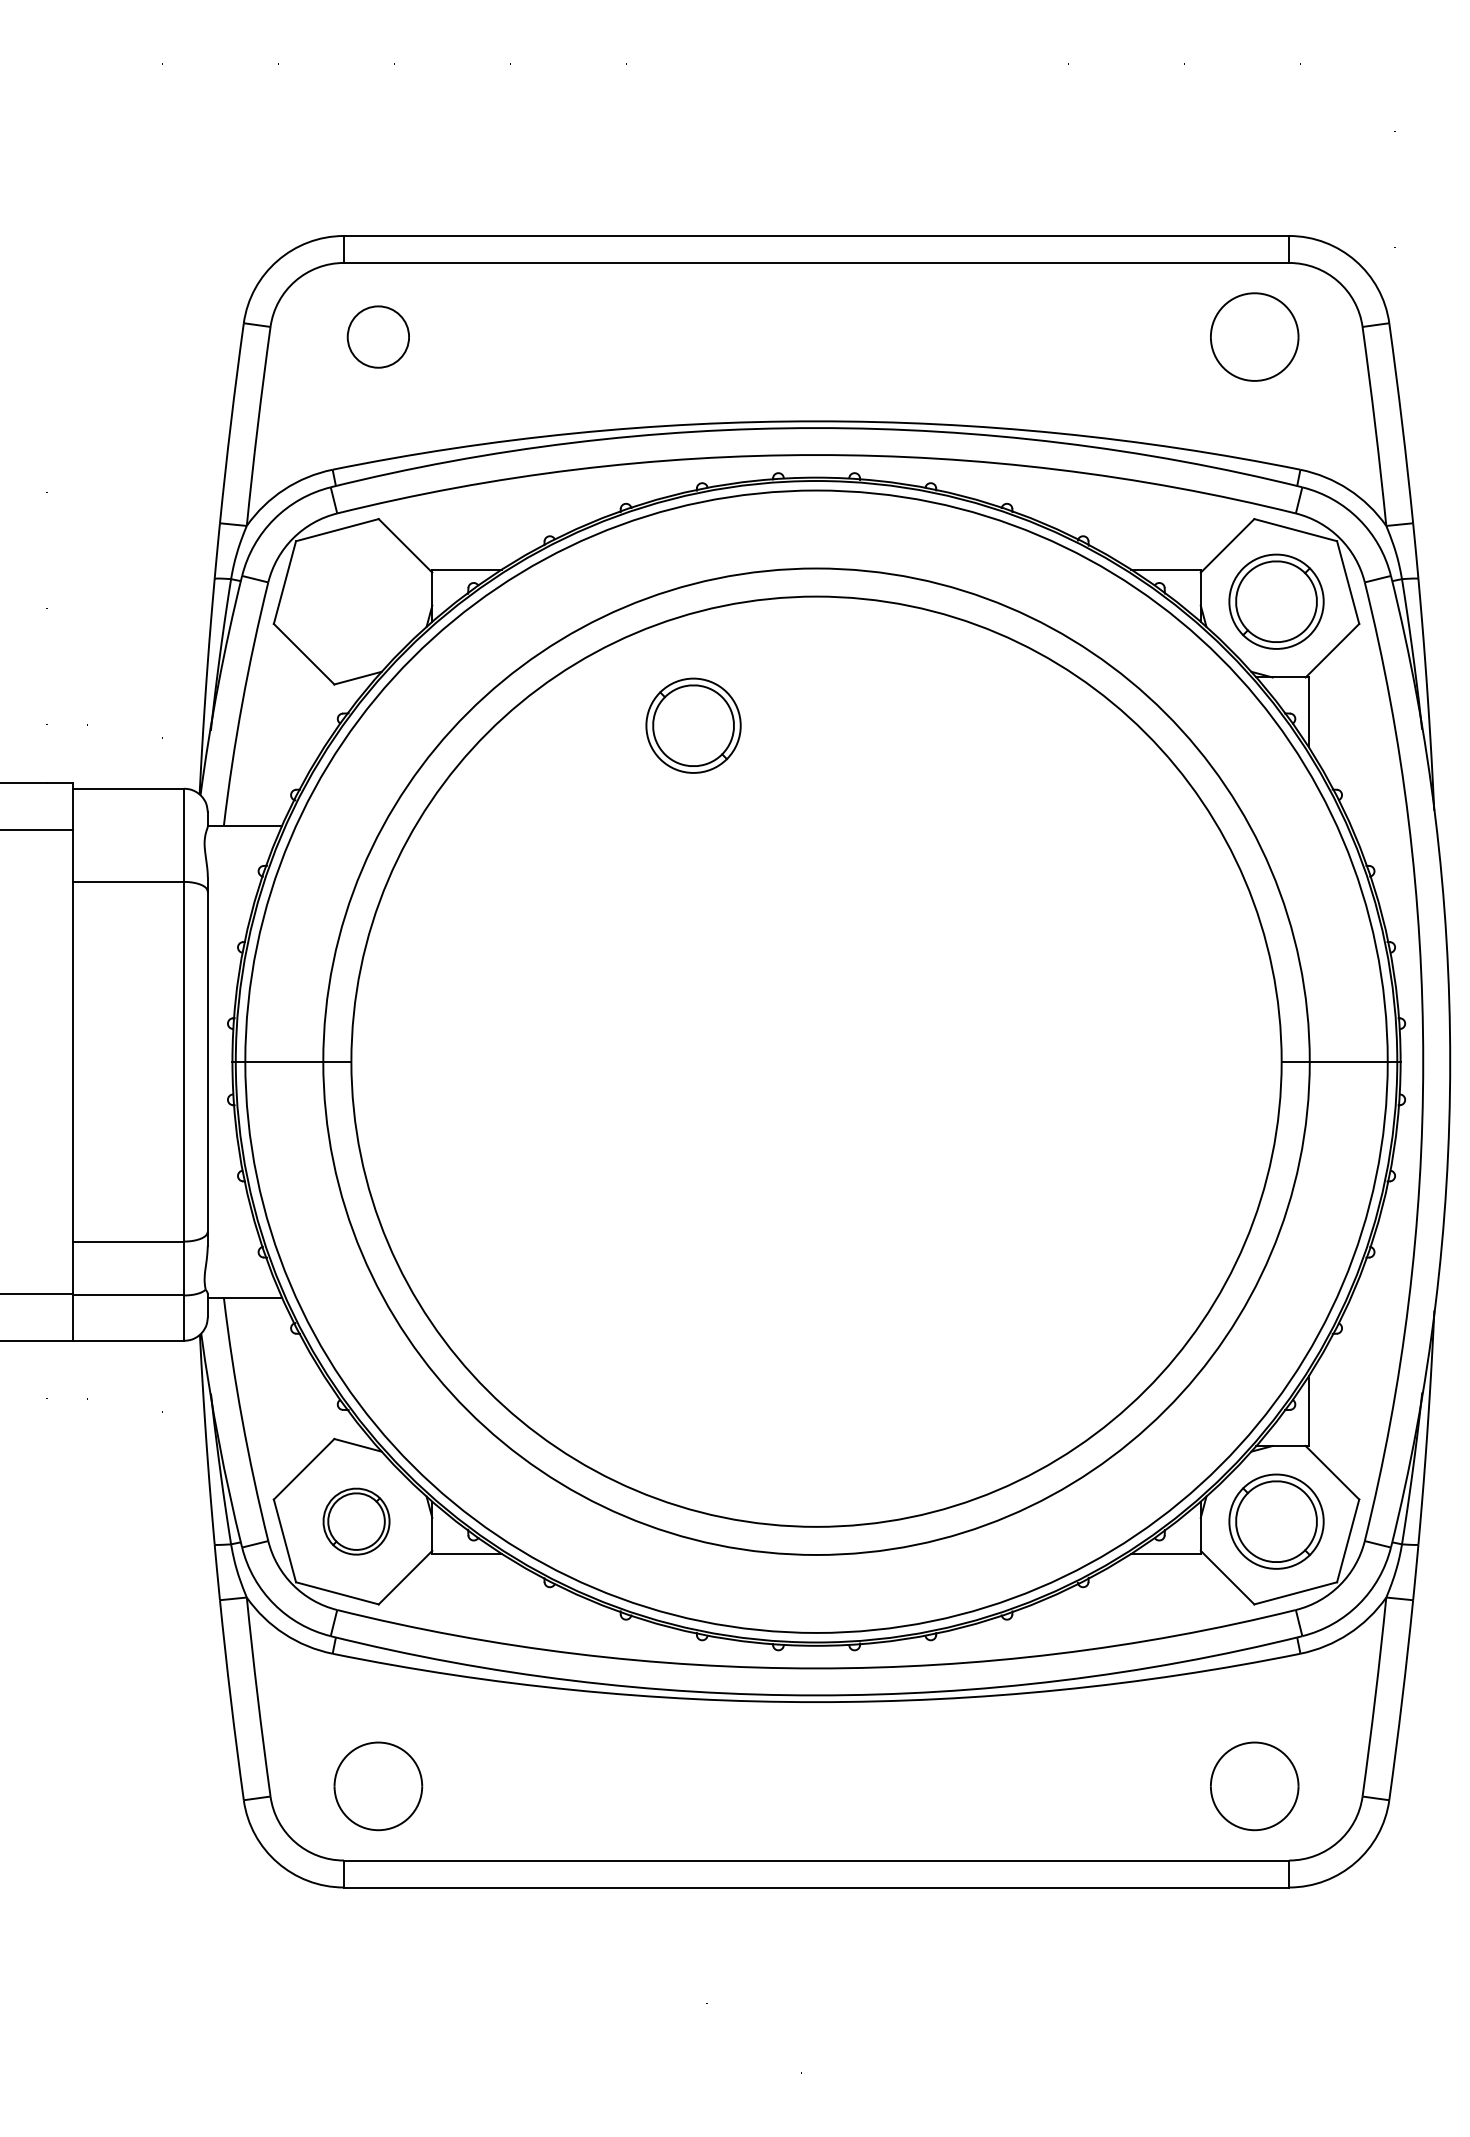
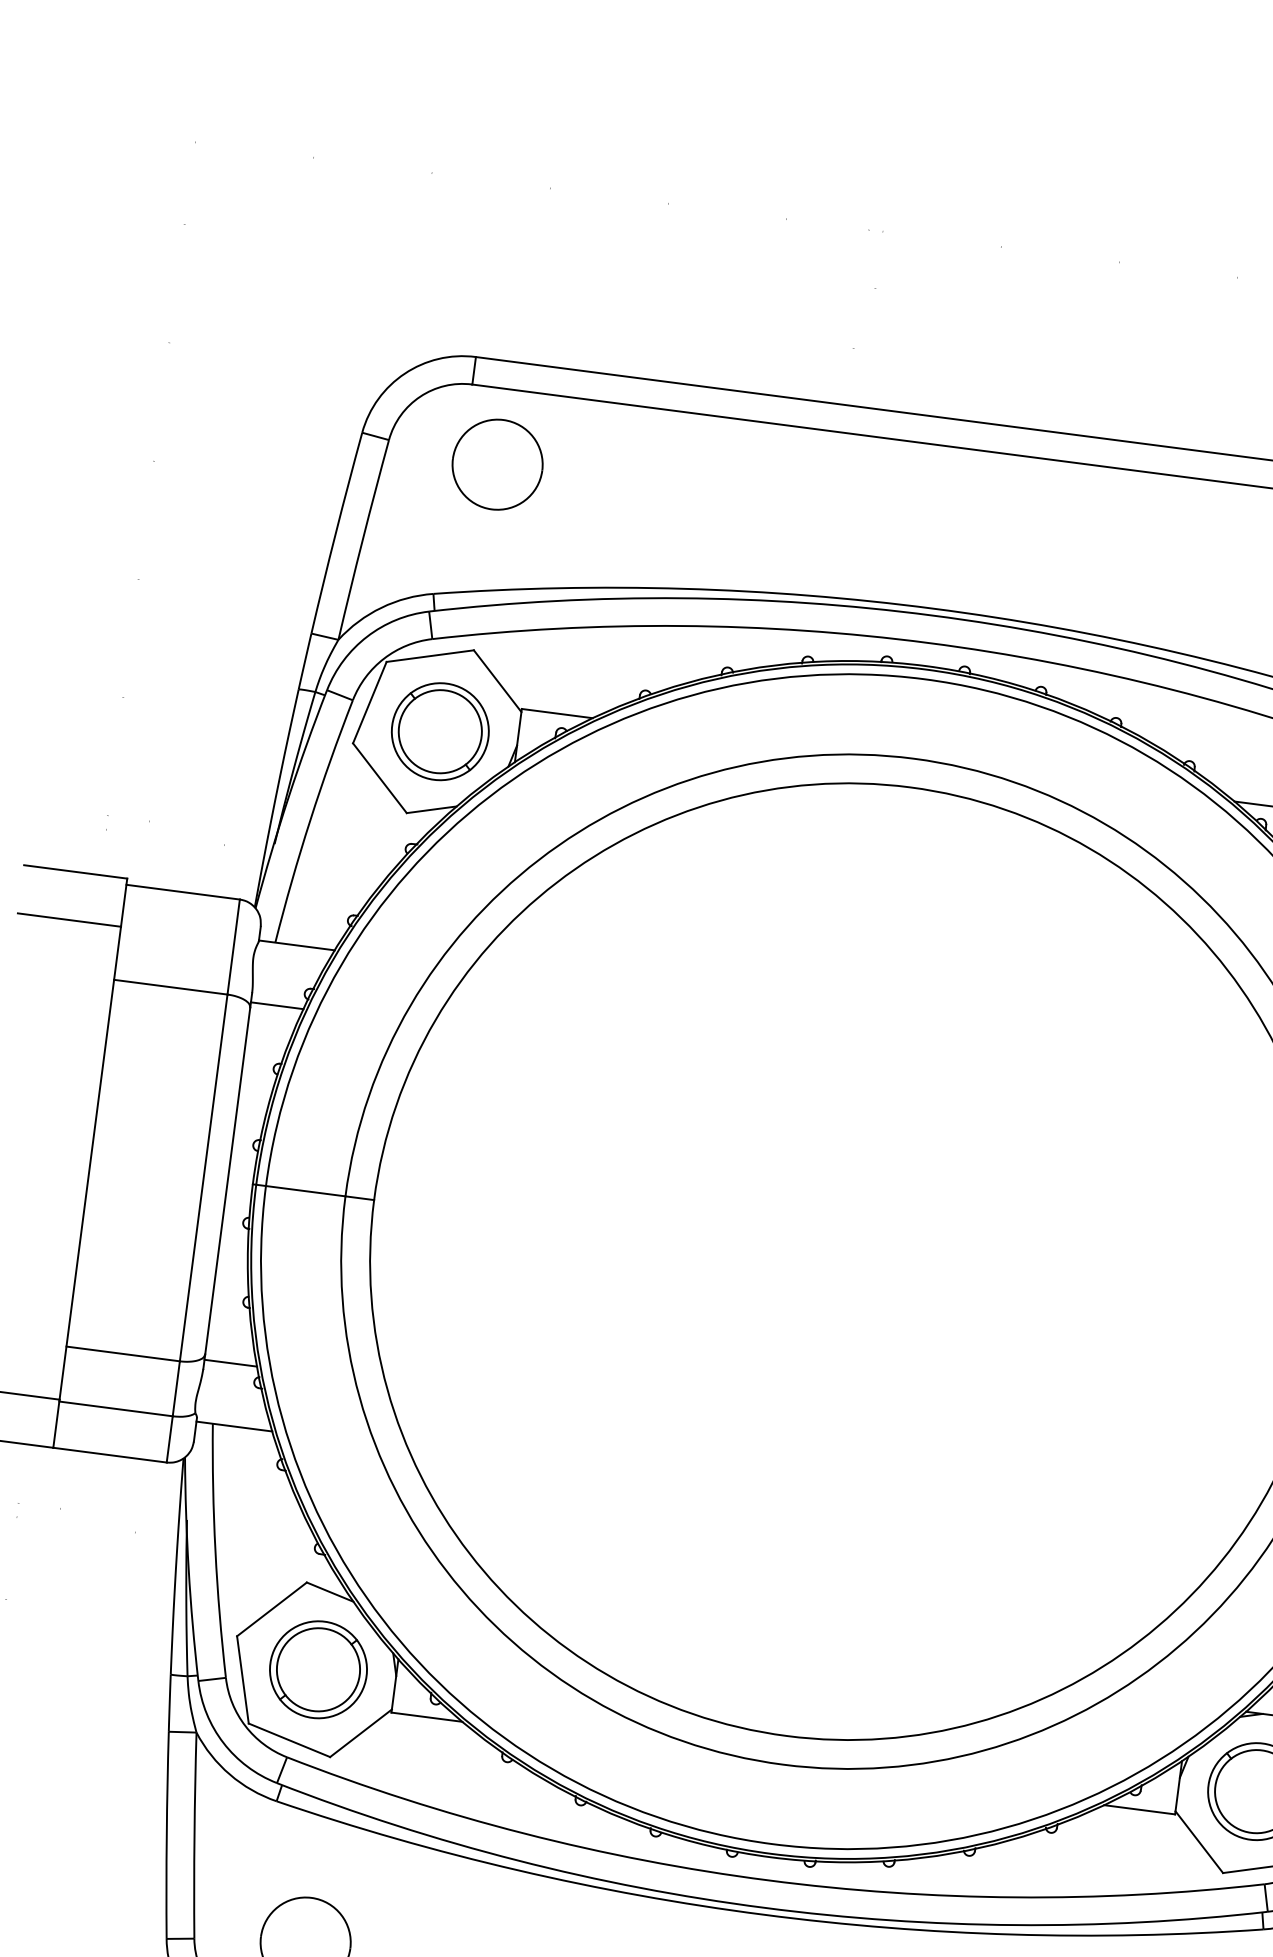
part: (378, 336) -> (497, 464), size x1.43
part: (693, 725) -> (440, 731), moved
line: (233, 886) -> (277, 1005), added
line: (233, 1237) -> (230, 1363), added
part: (356, 1521) -> (318, 1669), size x1.43

